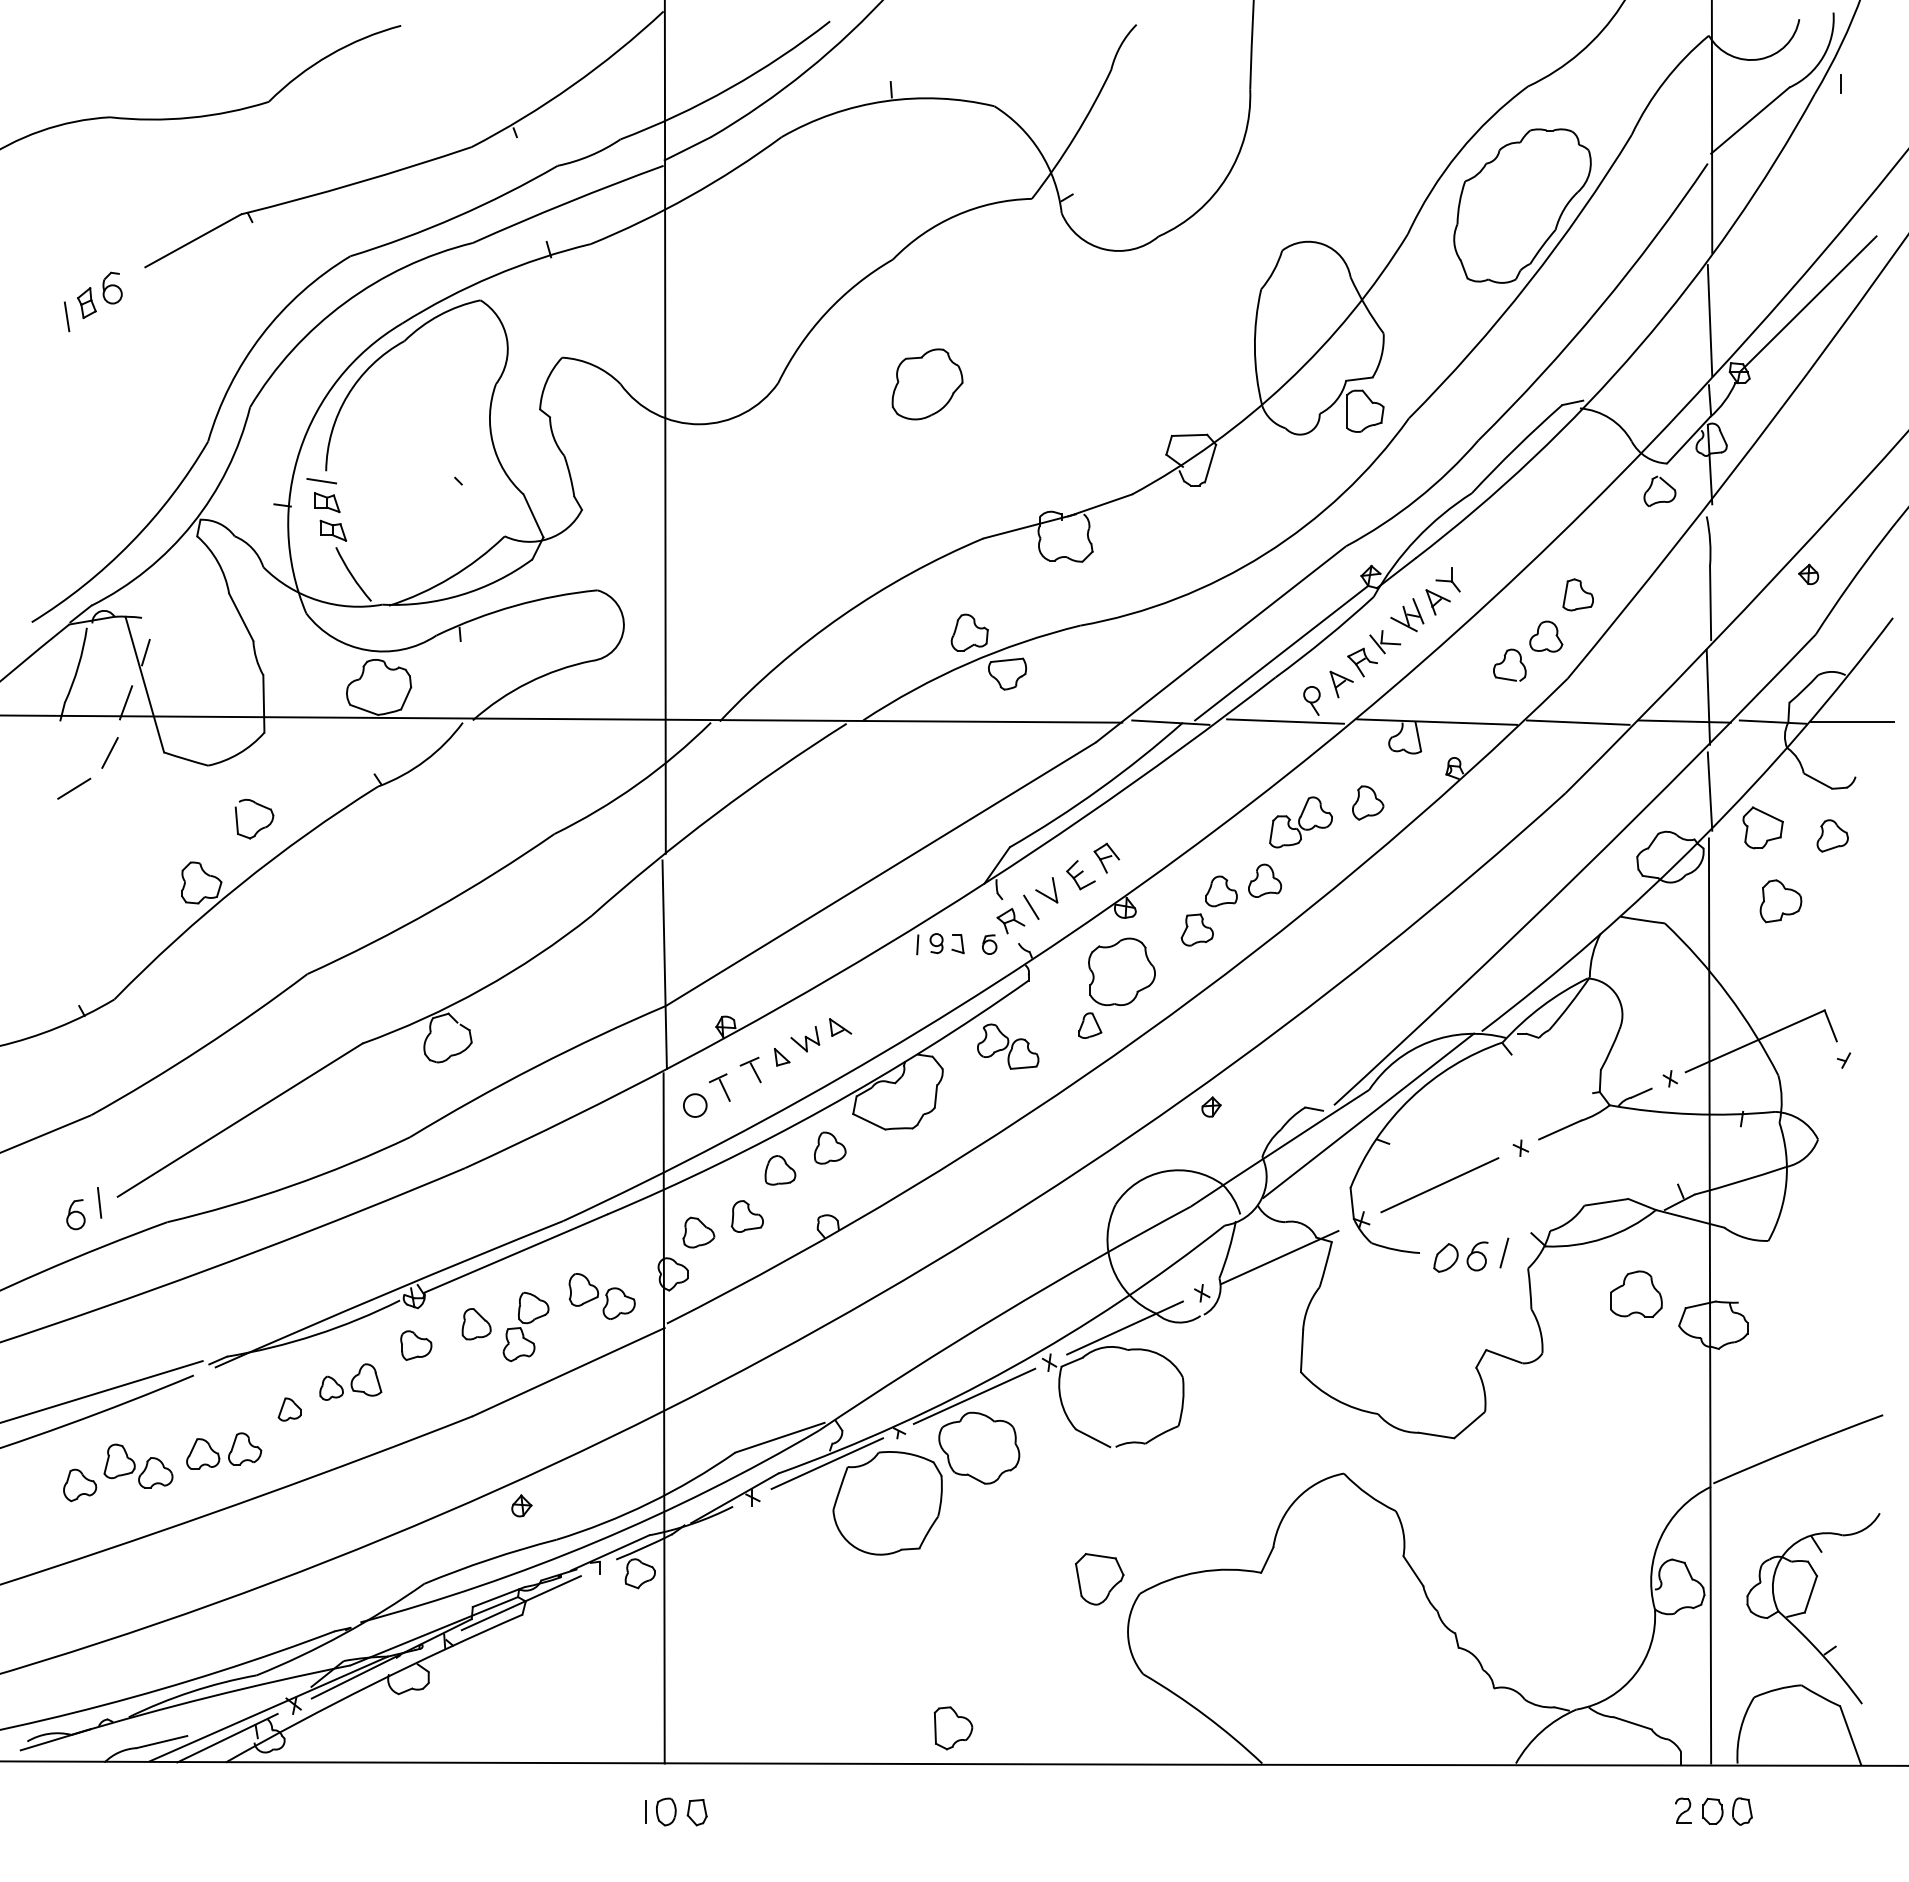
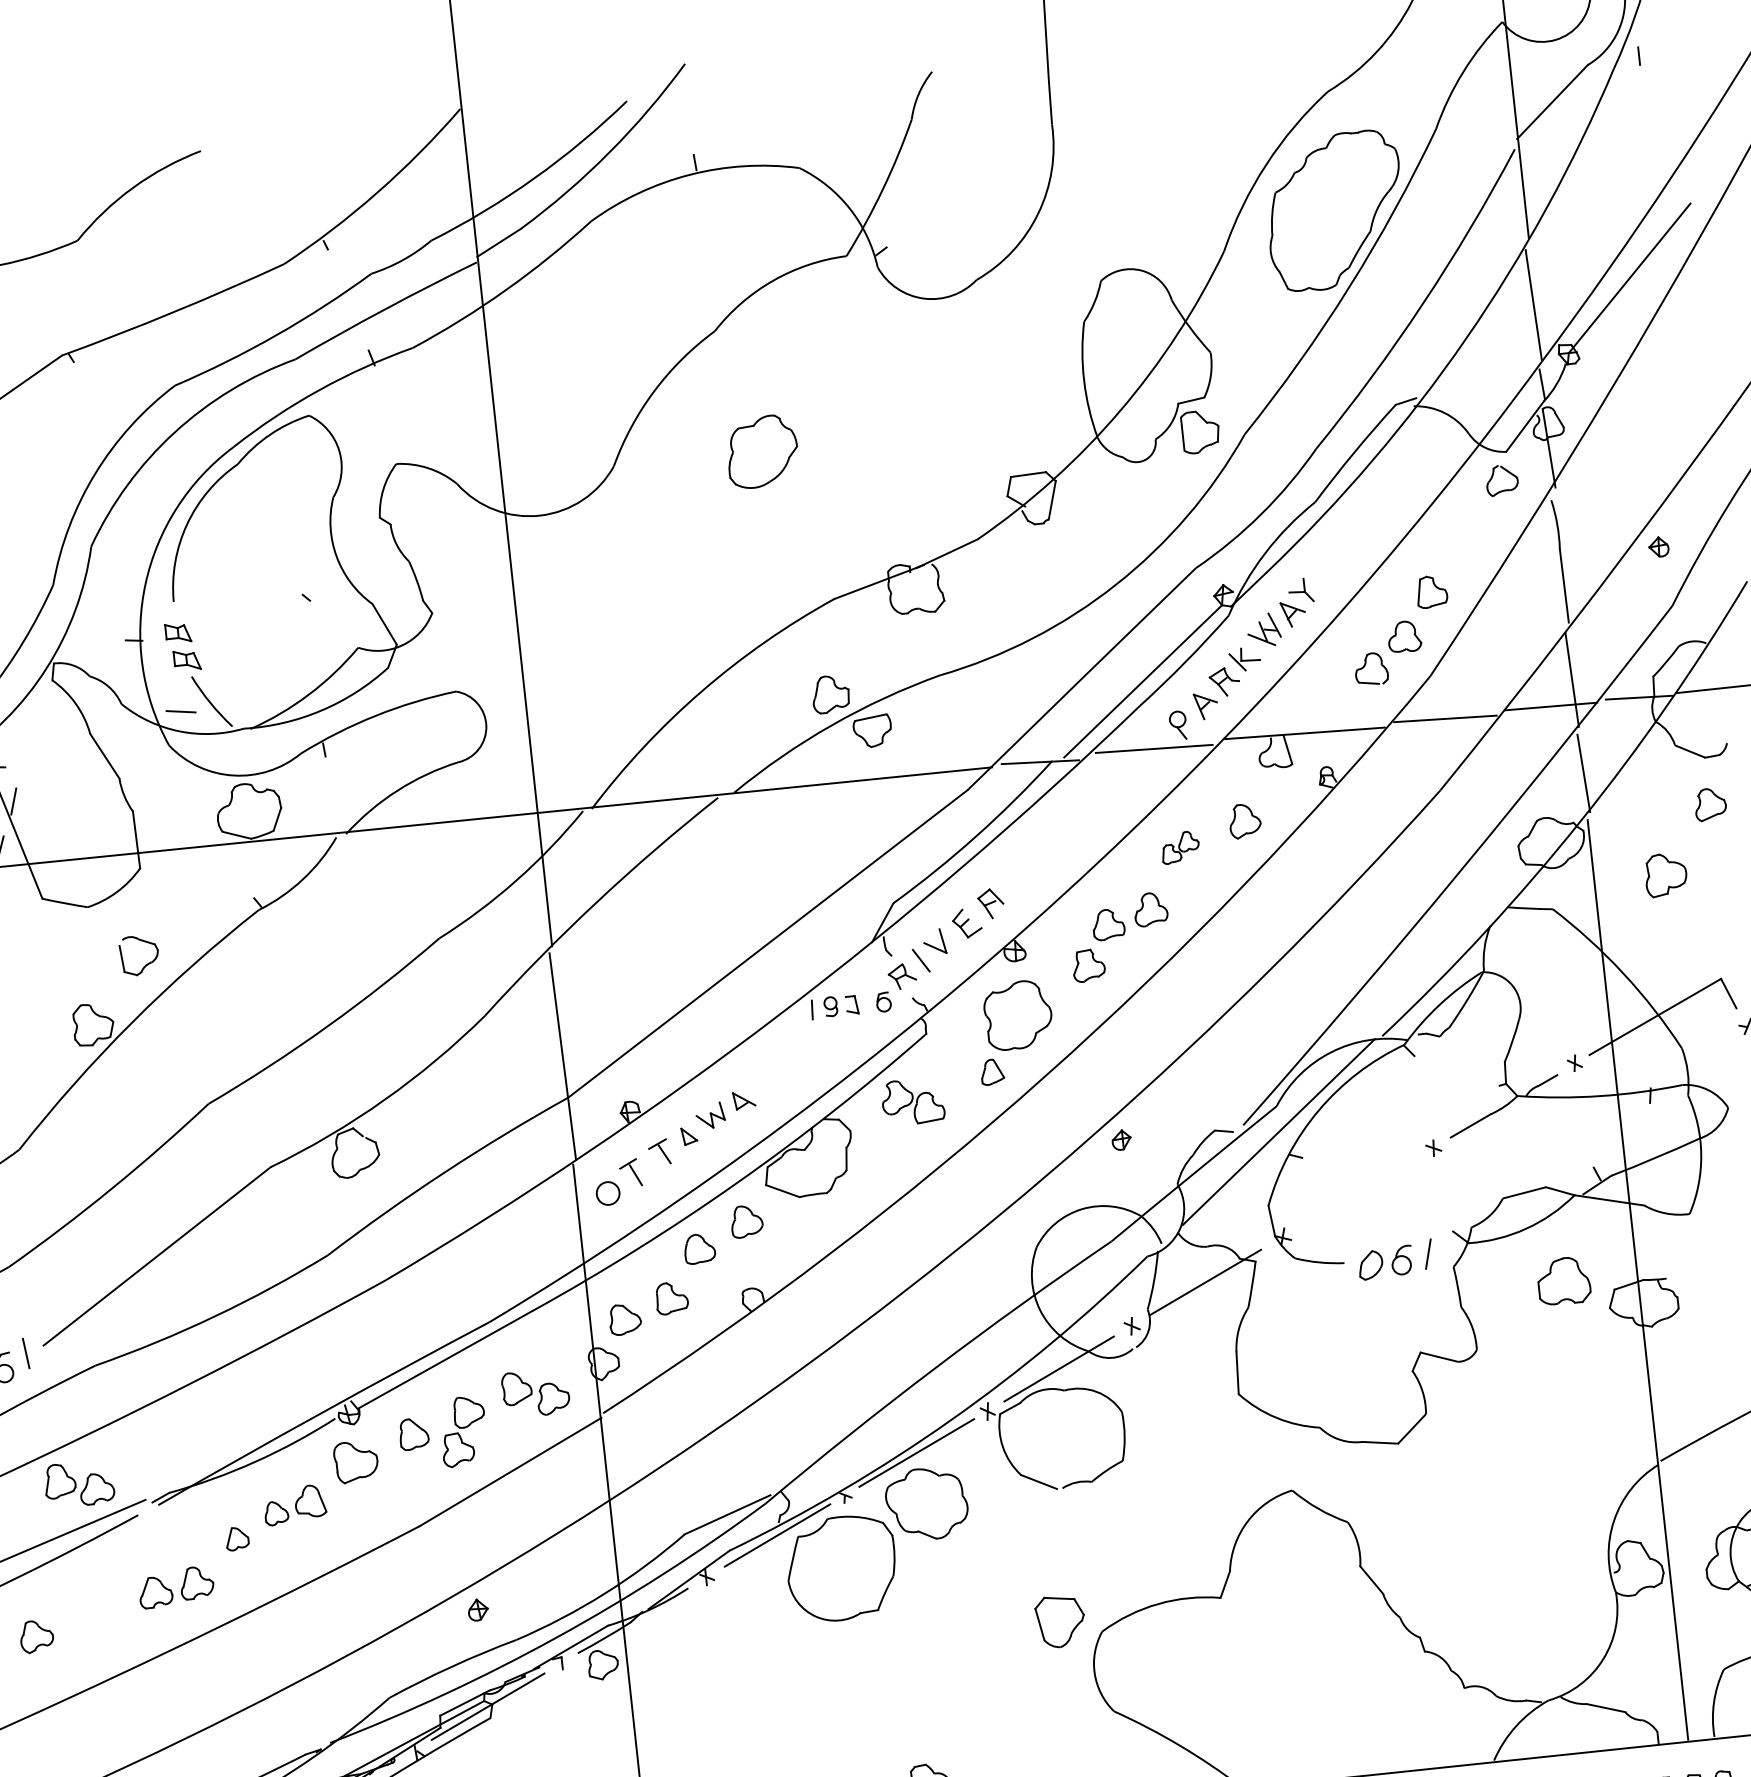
line: (321, 481) -> (180, 712), moved
part: (1300, 822) -> (1179, 847), size x0.6
part: (1762, 827) -> (1639, 803), removed
line: (1439, 1185) -> (1356, 1193), removed
part: (416, 1345) -> (356, 1461), size x1.4
part: (138, 1465) -> (79, 1483), moved

